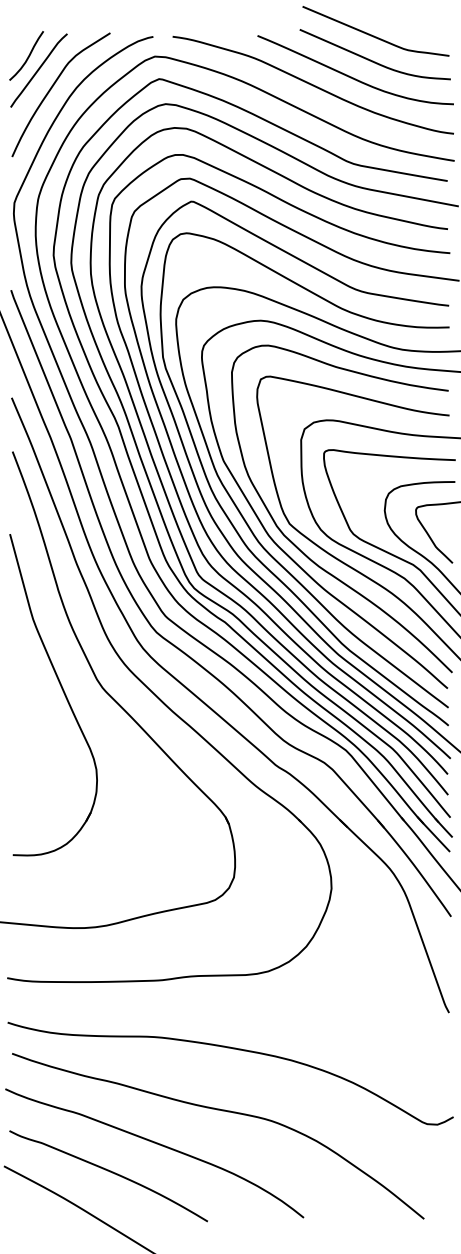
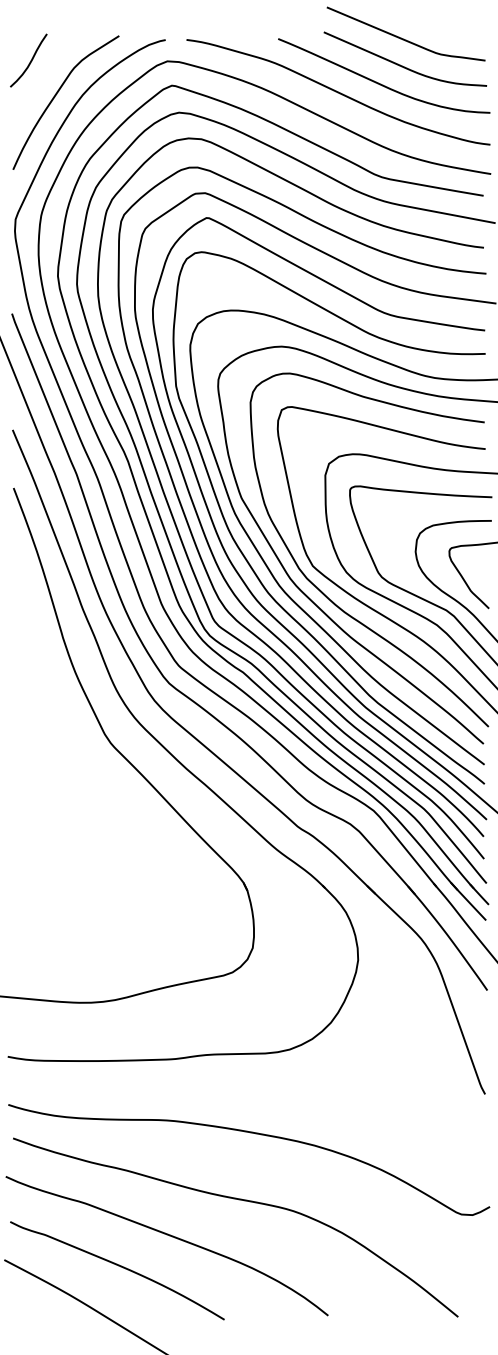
curve: (38, 70) -> (41, 76), removed
part: (62, 691) -> (67, 747), removed

